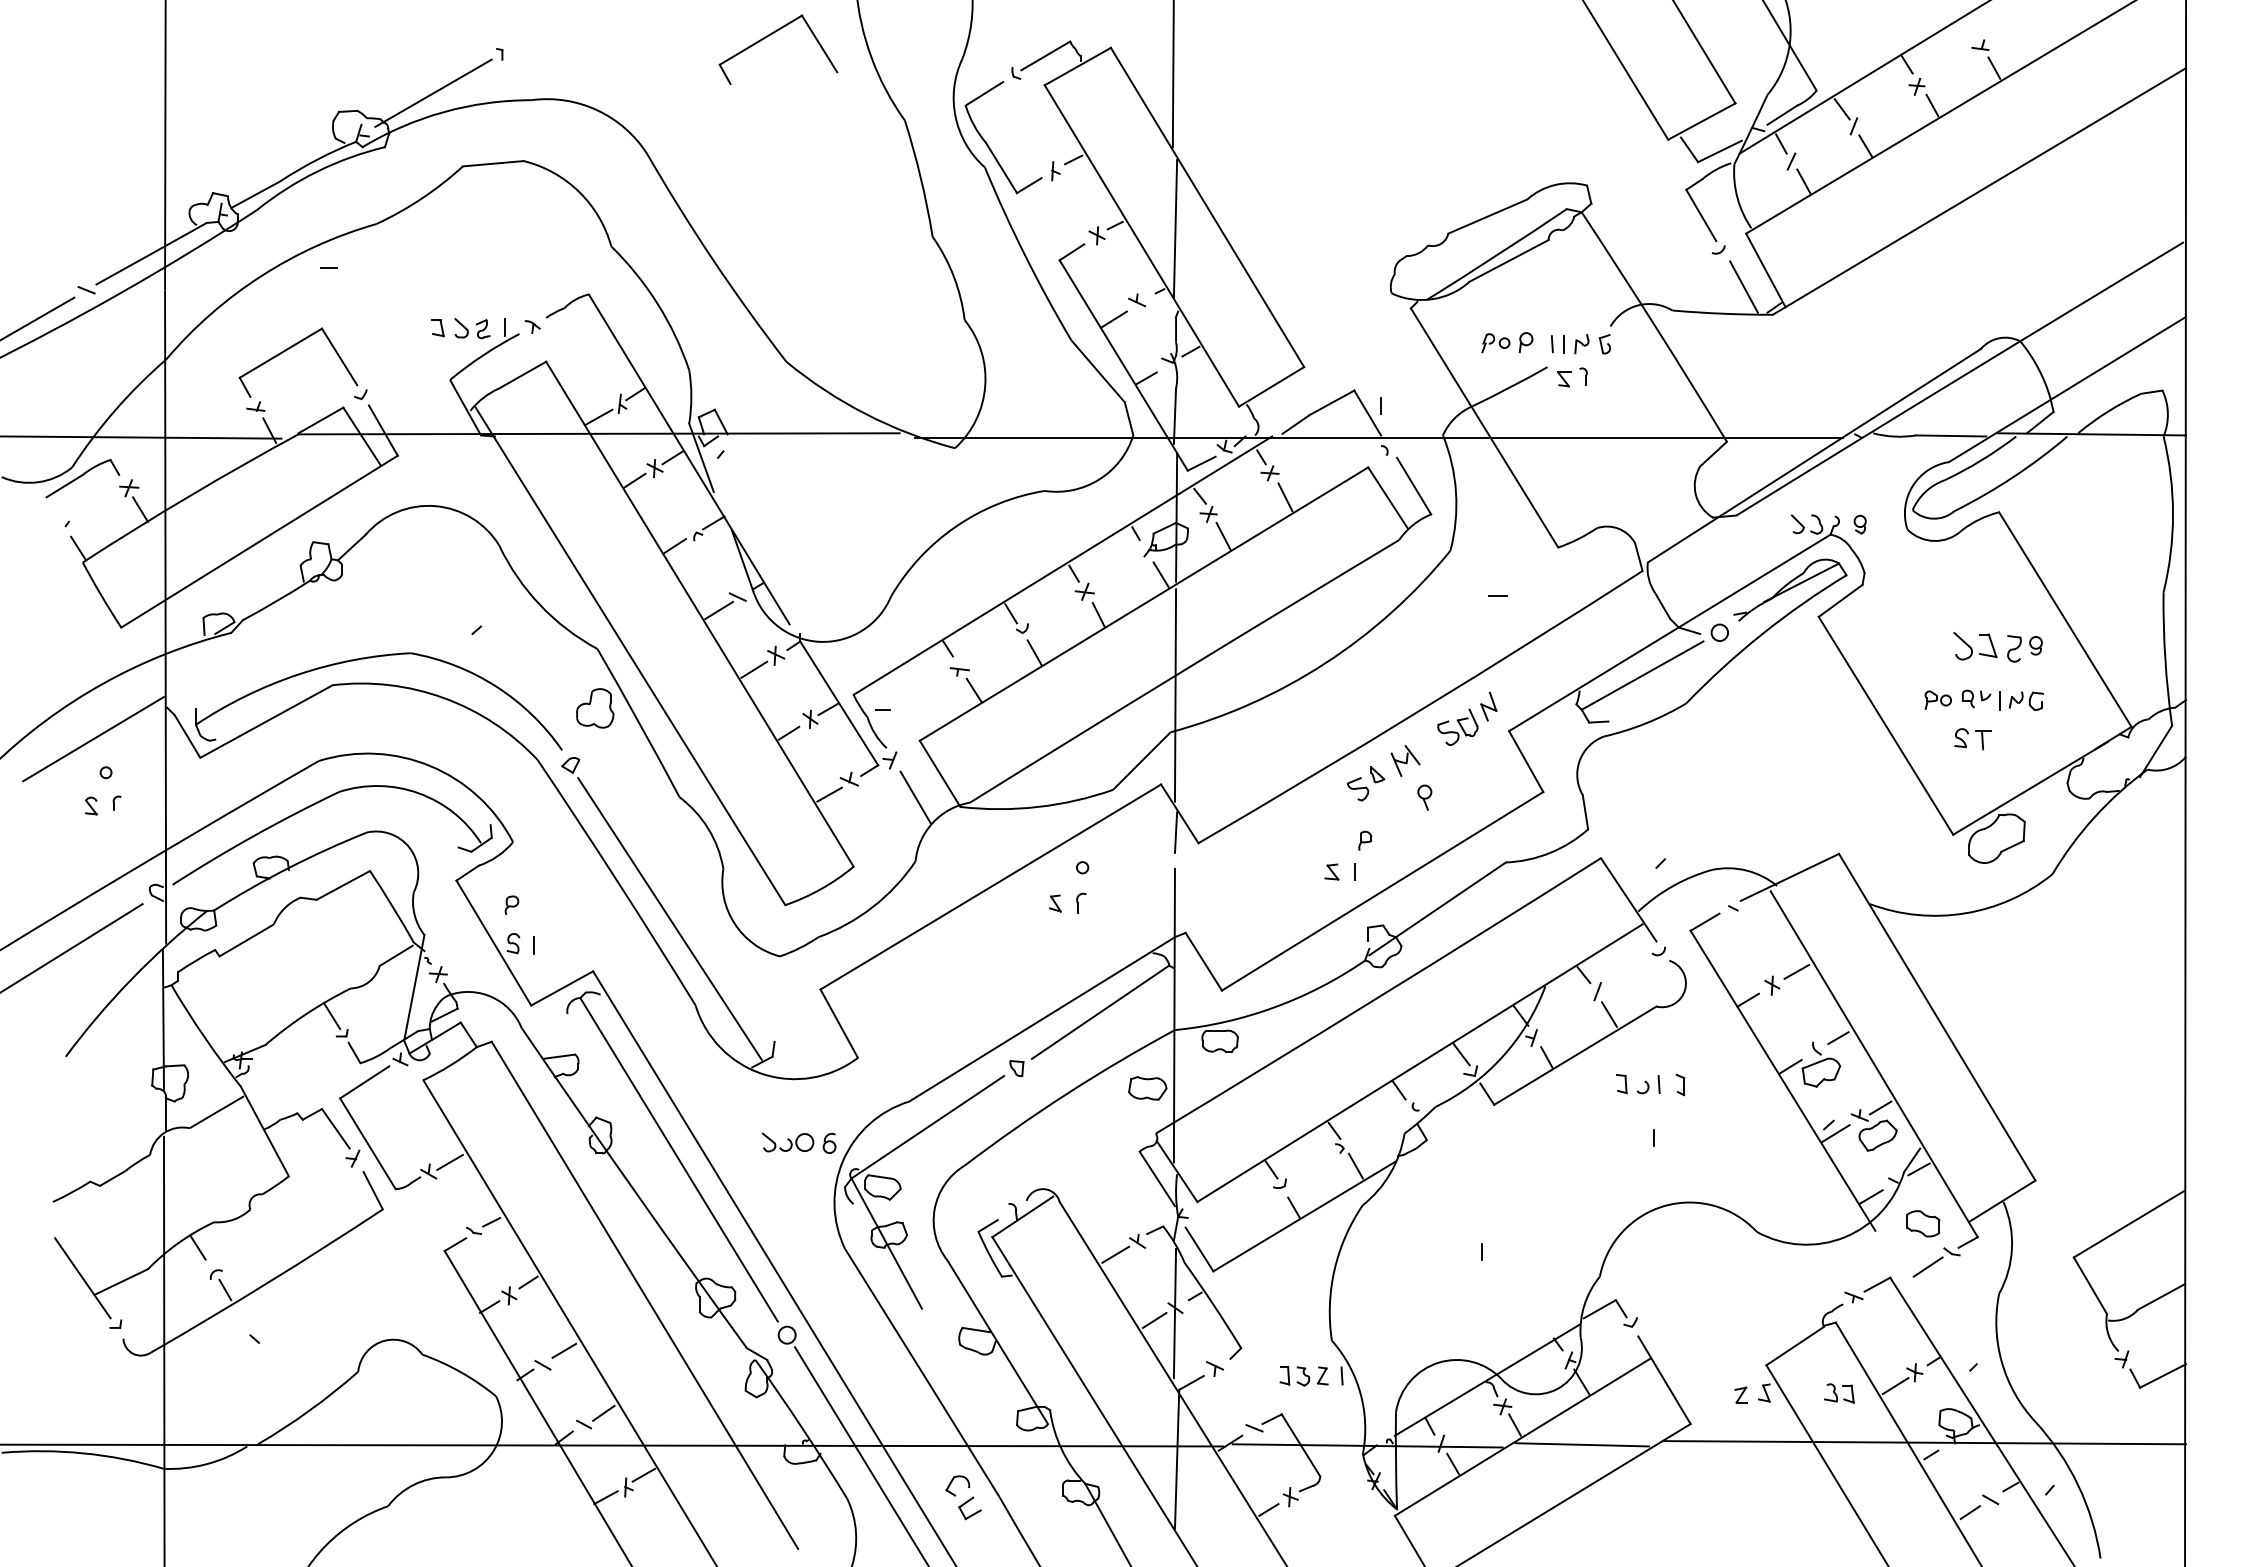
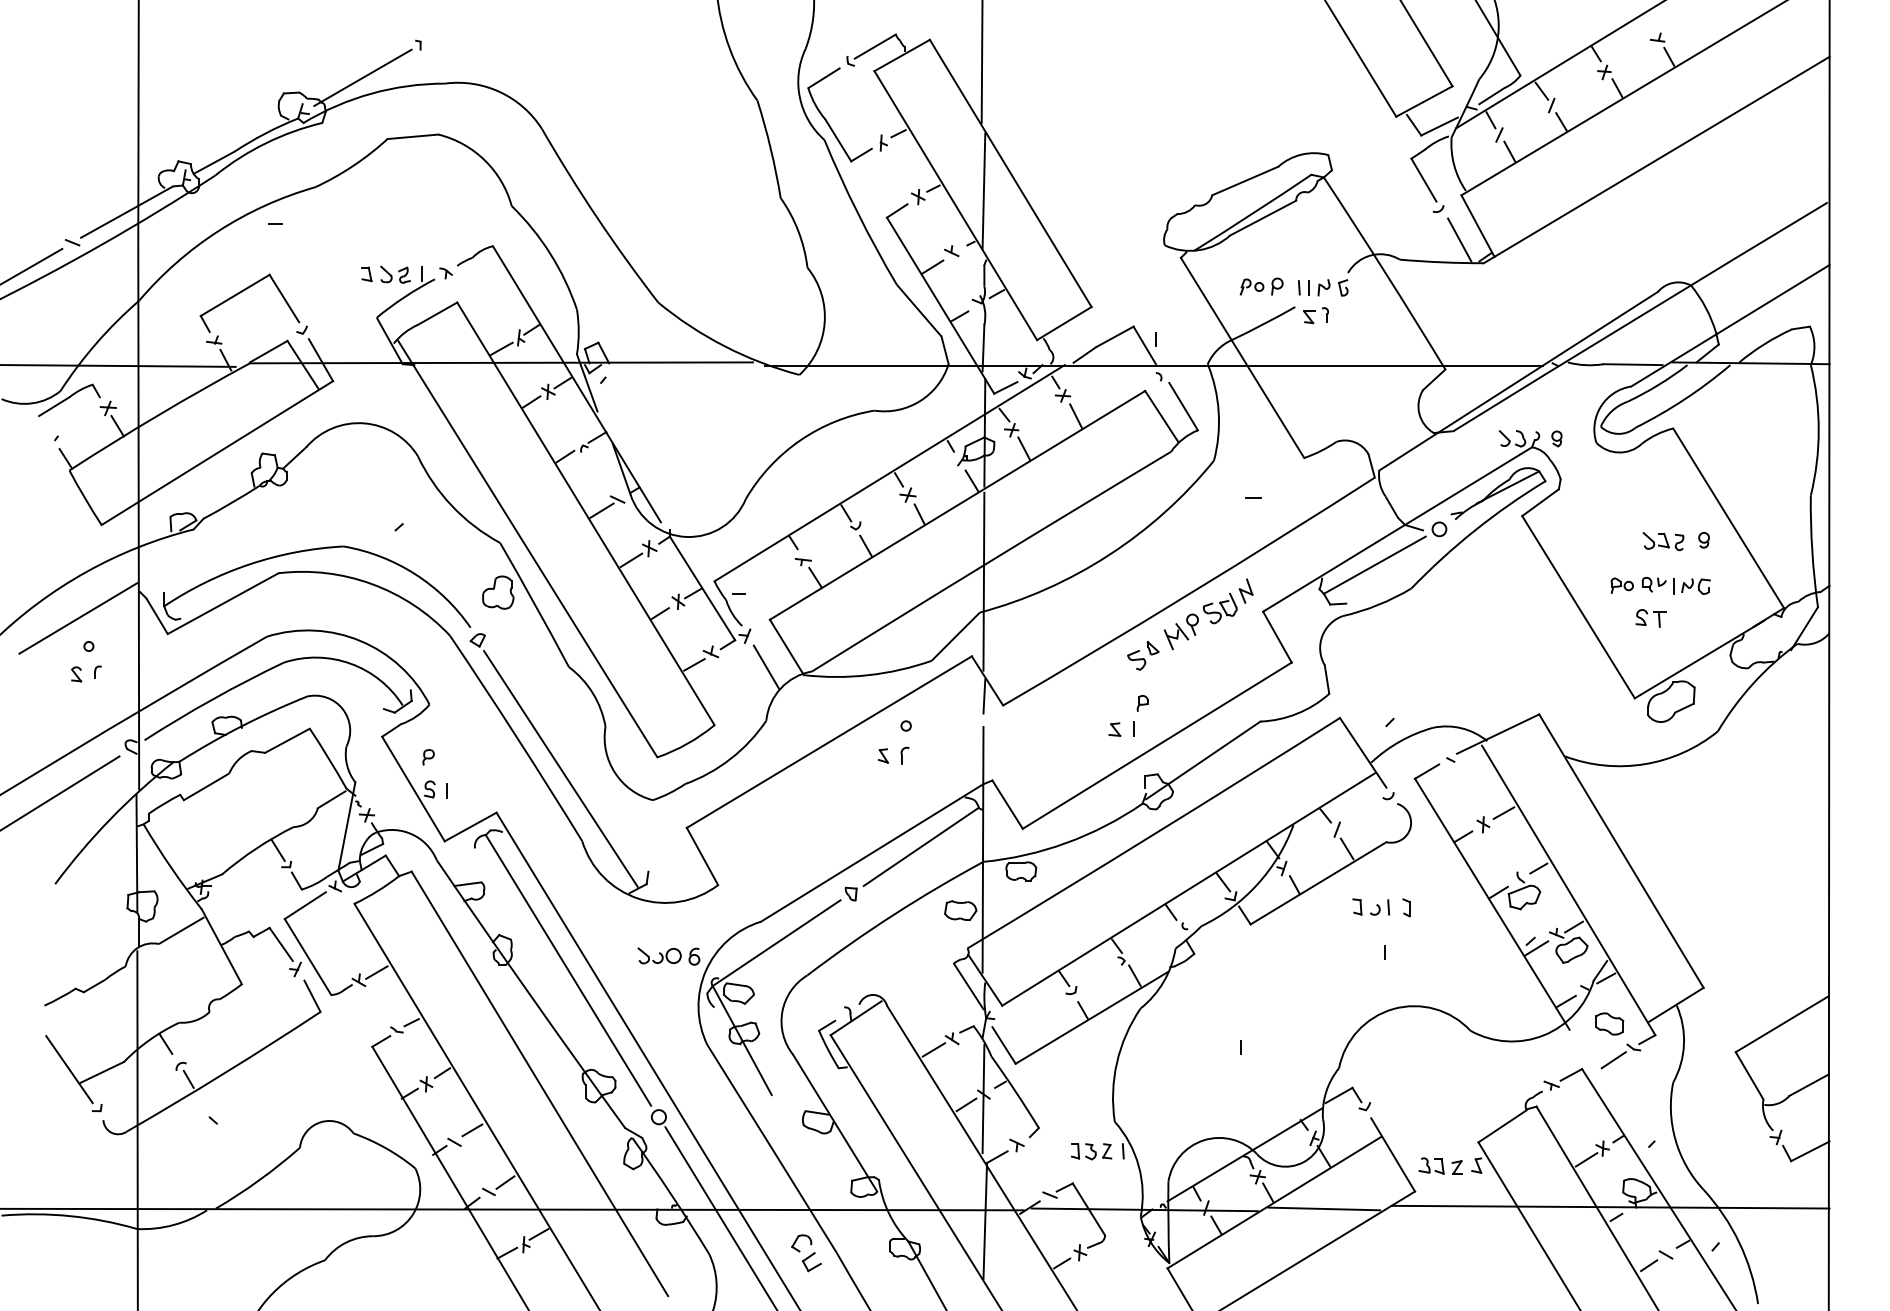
part: (769, 36) -> (644, 30), removed
part: (1987, 647) -> (1663, 541), size x0.71
part: (1424, 797) -> (1192, 624), moved
part: (1839, 1393) -> (1431, 1166), moved

